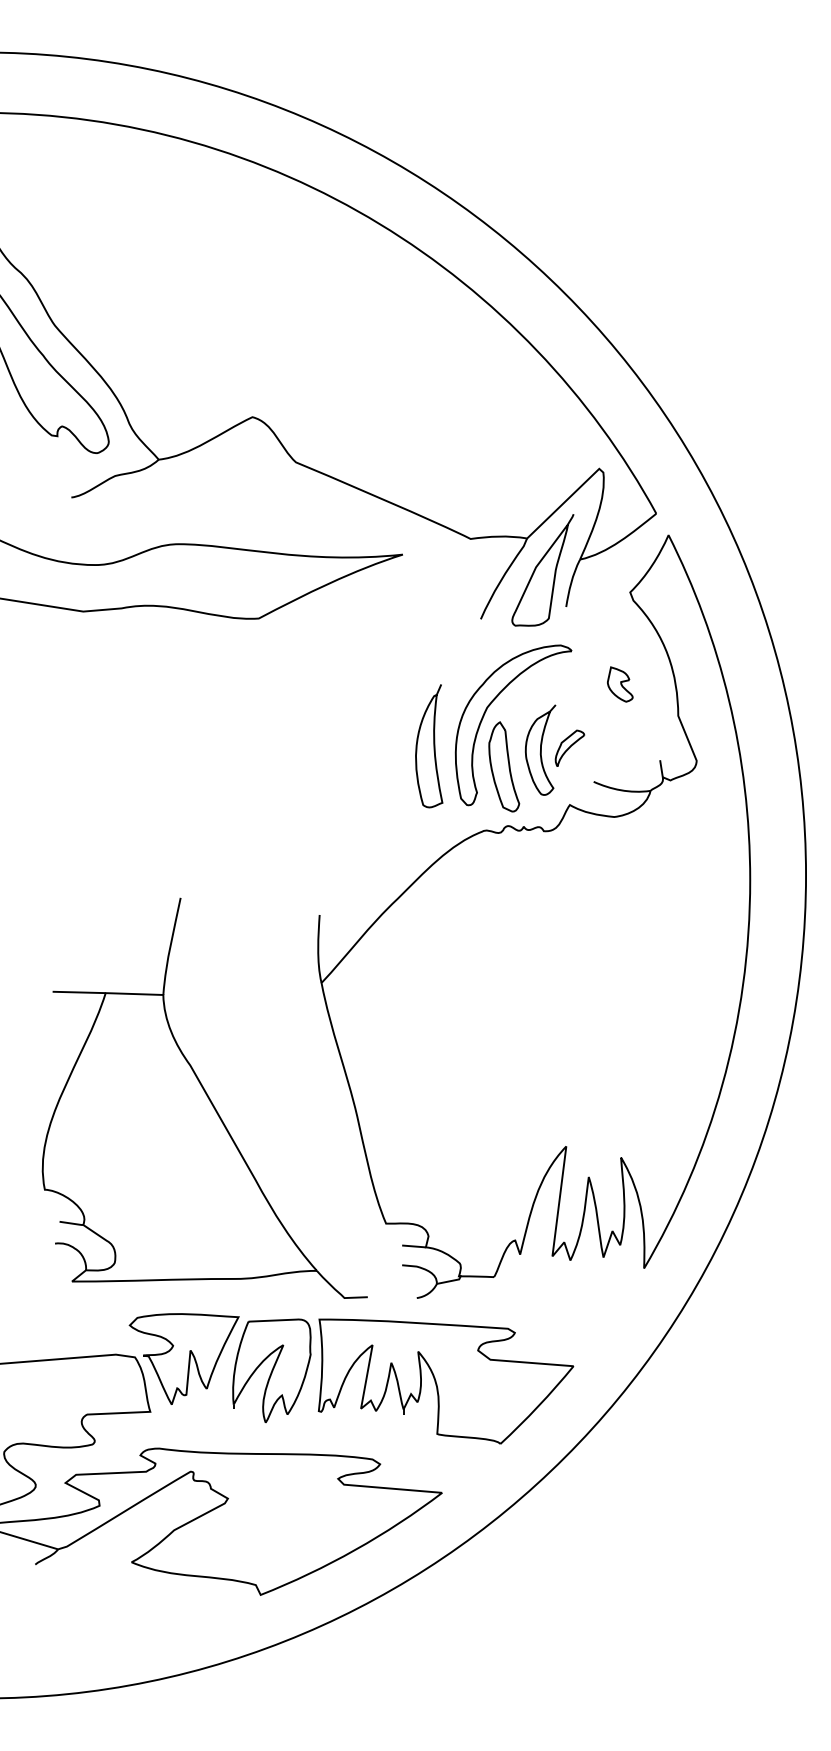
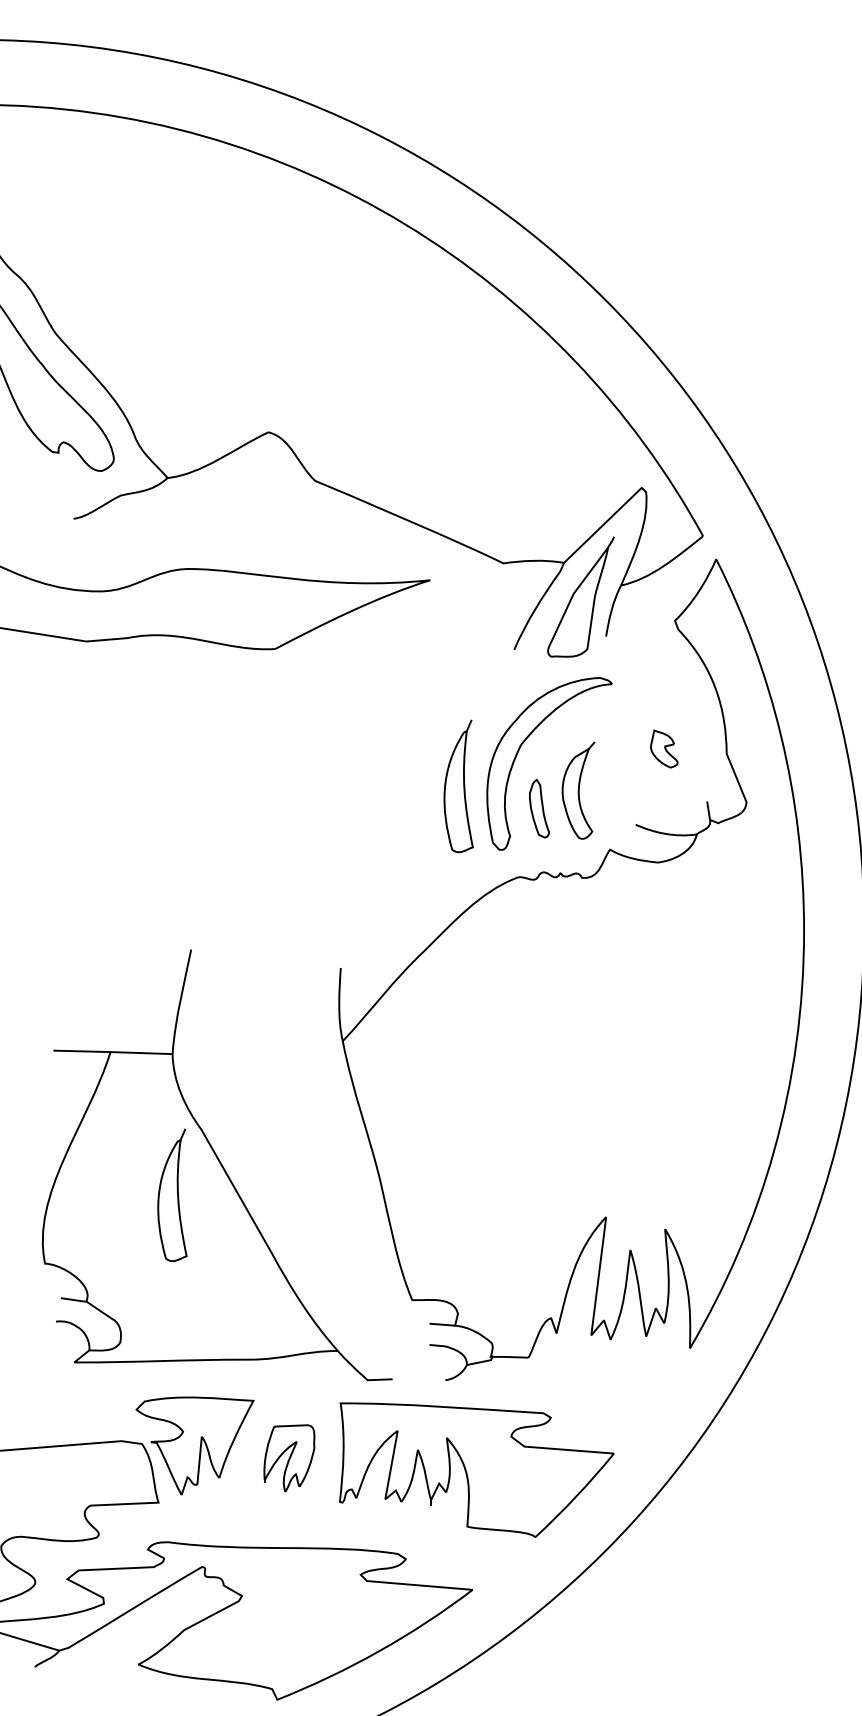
part: (620, 684) -> (664, 749), moved
part: (569, 747) -> (609, 787), removed
part: (504, 766) -> (539, 808), size x0.6
curve: (167, 1126) -> (177, 1195), added
part: (271, 1370) -> (288, 1458), size x0.6

